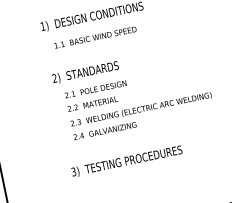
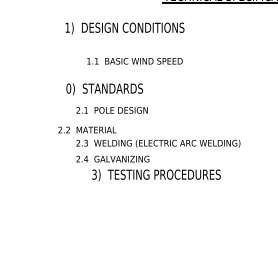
text: (95, 37) -> (134, 61), moved
text: (54, 78) -> (68, 88), 2) -> 0)
text: (92, 103) -> (87, 129), moved
text: (127, 161) -> (156, 175), moved

